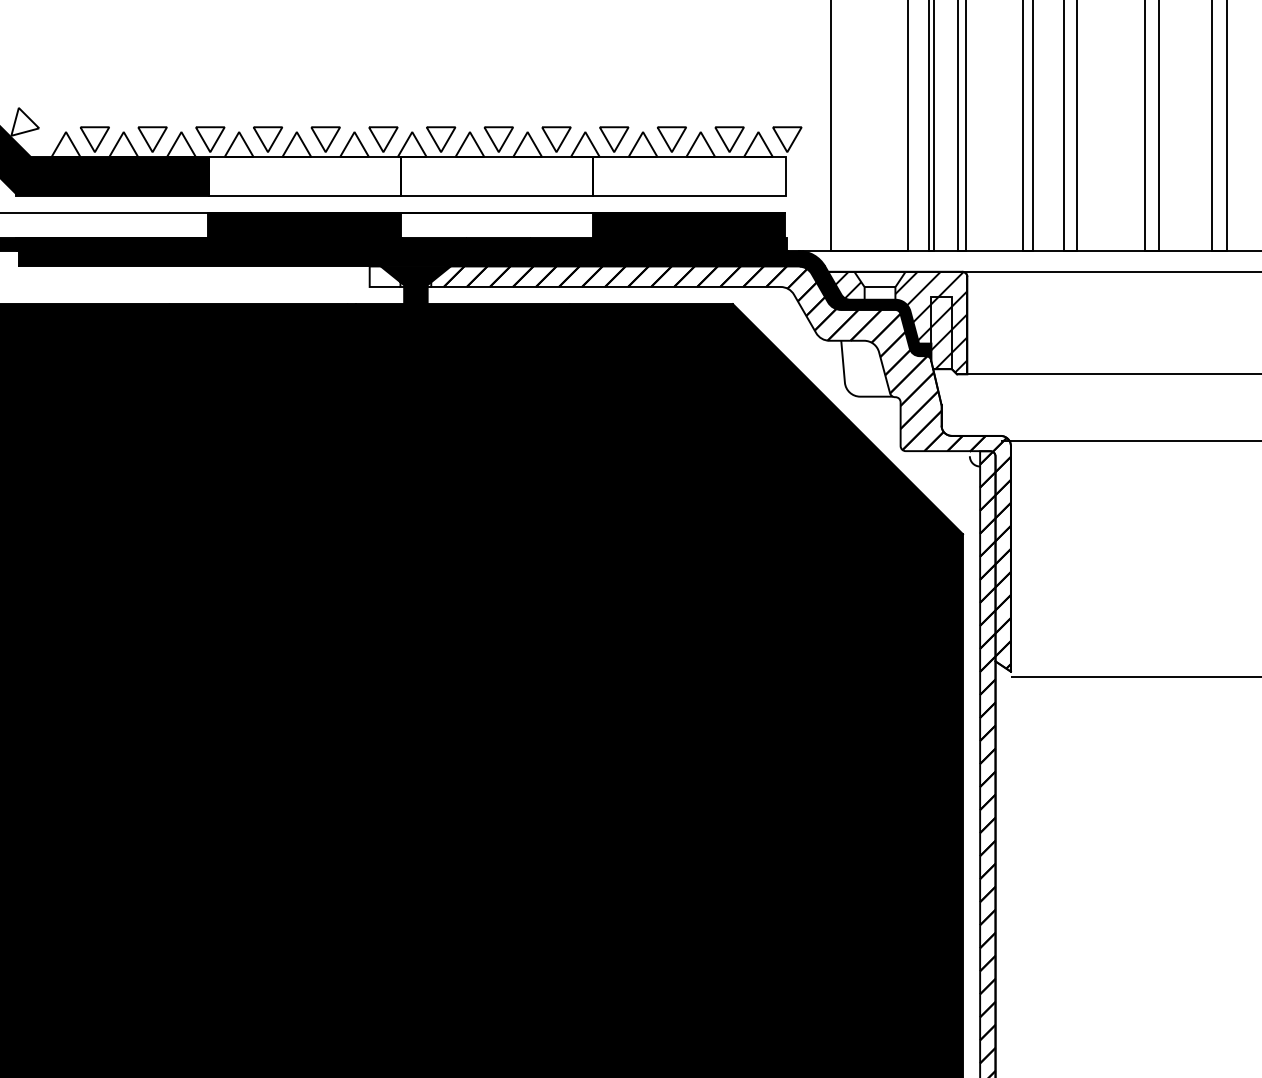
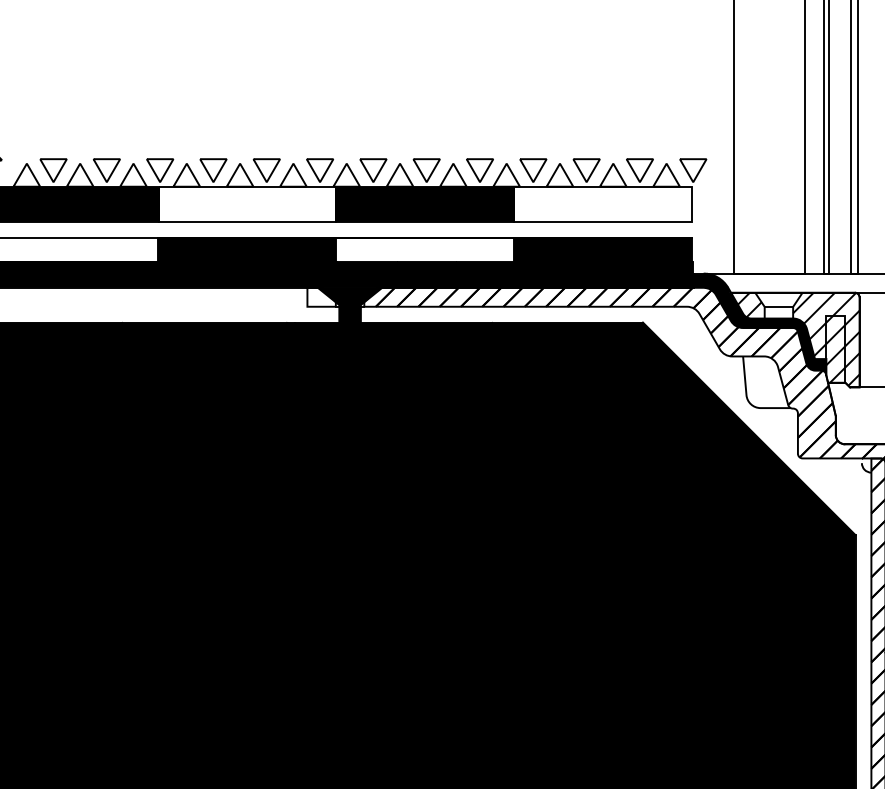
fill: (497, 176) -> (425, 204), added

